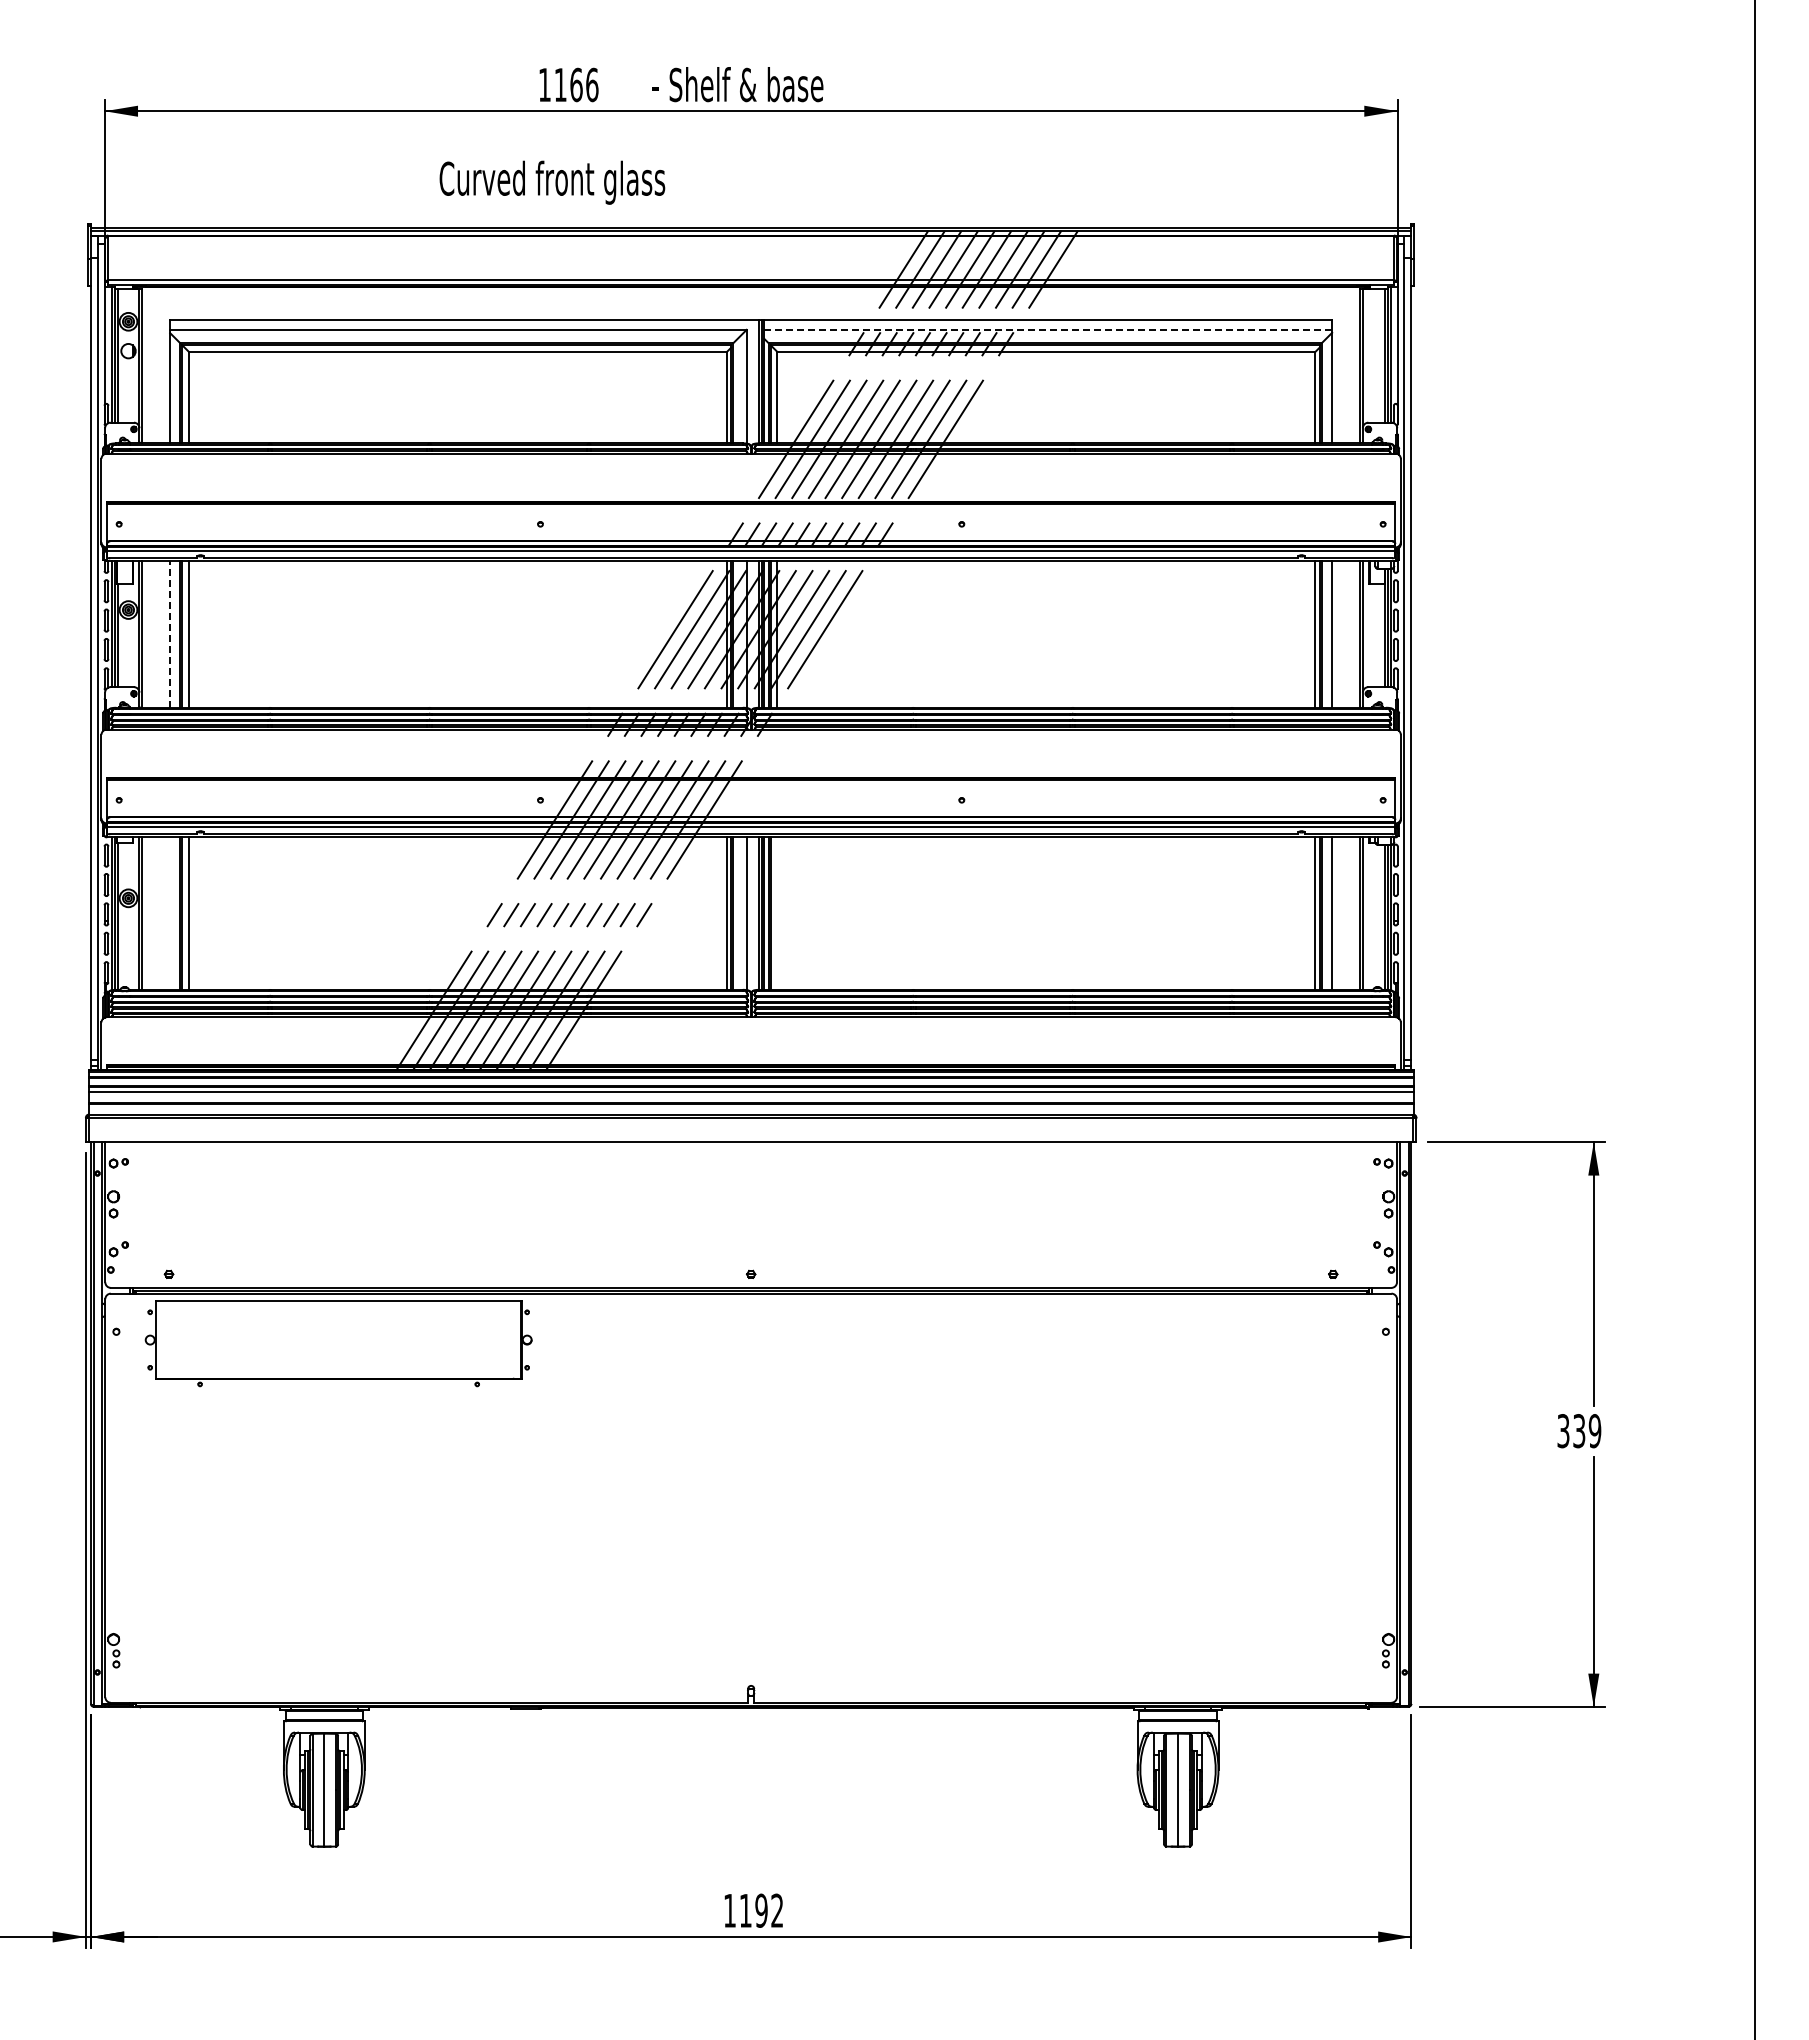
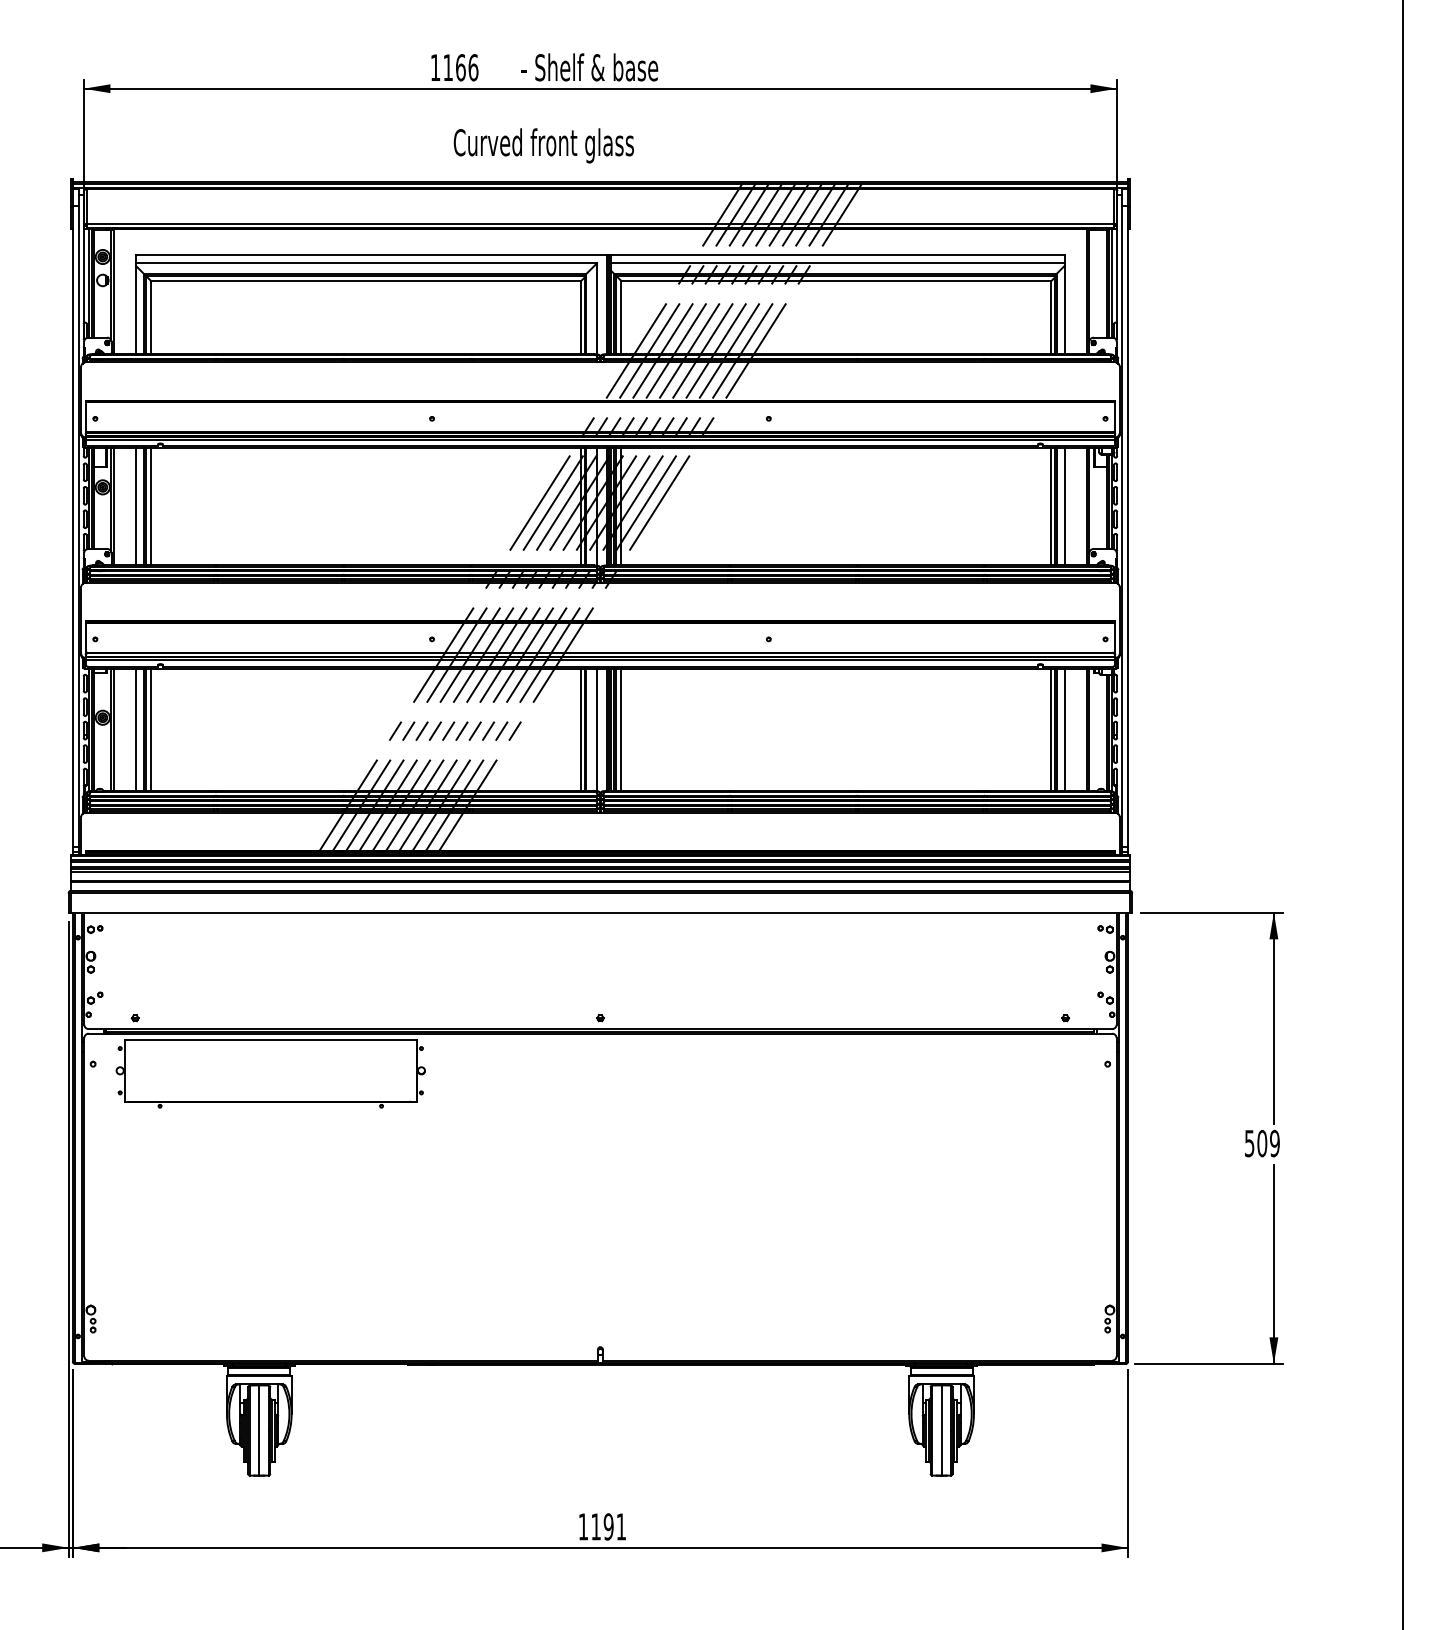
text: (552, 182) -> (543, 145), moved
line: (1048, 329) -> (838, 263), dashed -> solid
line: (170, 634) -> (136, 506), dashed -> solid
line: (170, 912) -> (136, 729), added
line: (777, 912) -> (621, 729), added
text: (1571, 1431) -> (1256, 1143), 339 -> 509
text: (776, 1910) -> (620, 1526), 1192 -> 1191

